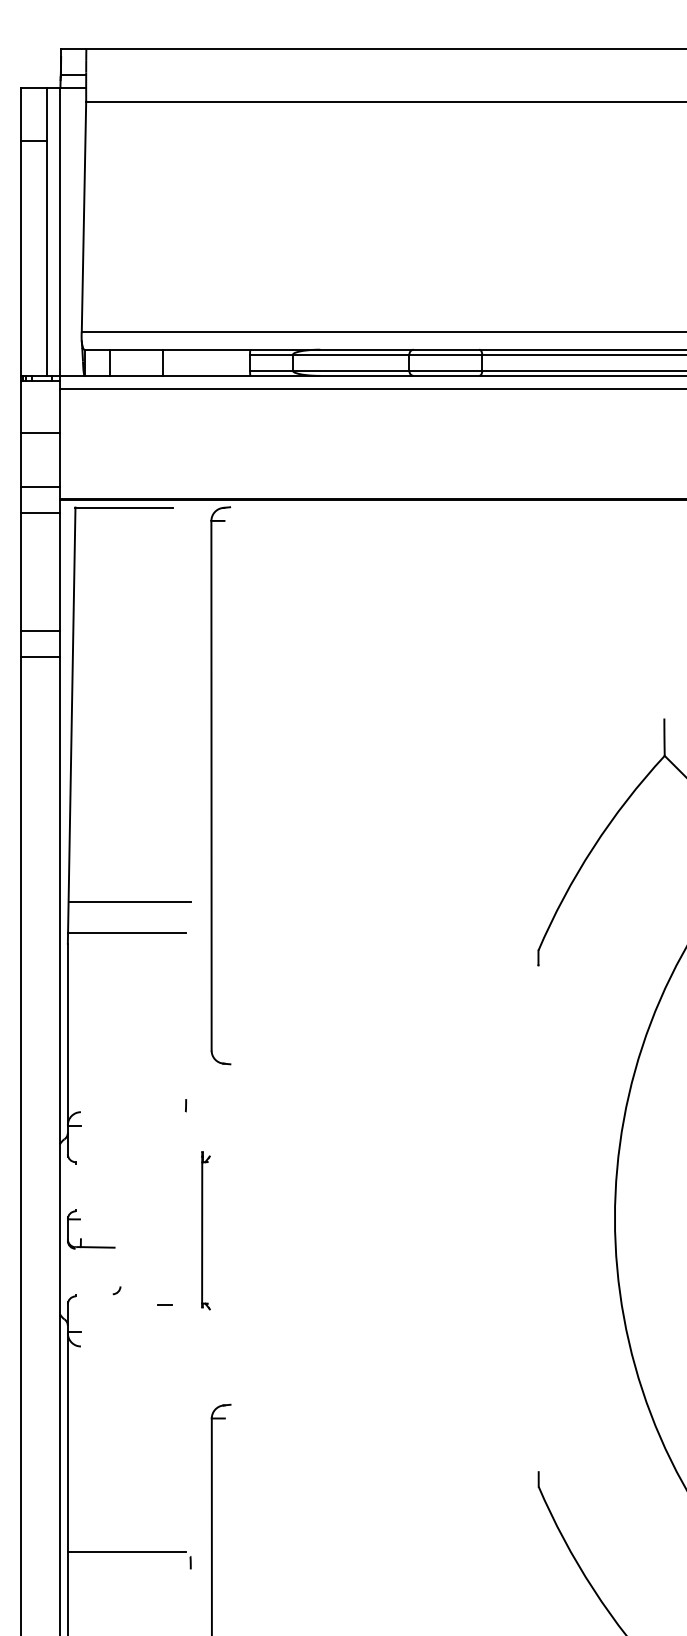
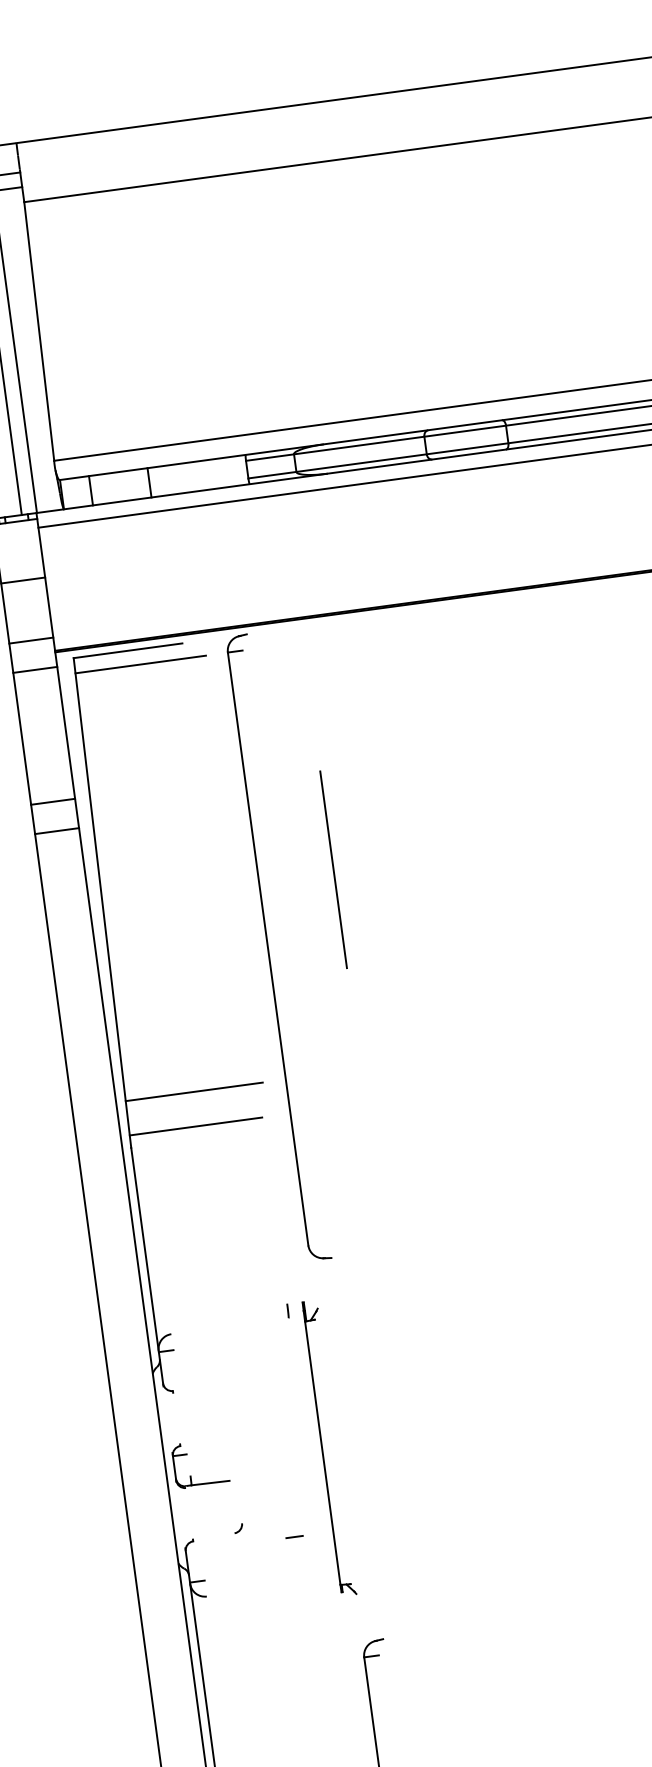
line: (133, 521) -> (140, 664), added
line: (278, 723) -> (333, 869), added
part: (205, 1230) -> (328, 1447), size x1.67

